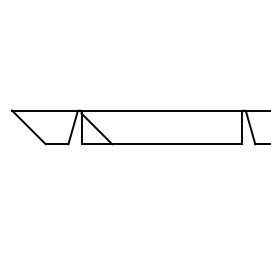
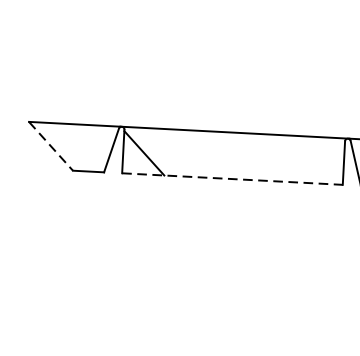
line: (28, 127) -> (50, 146), solid -> dashed
line: (162, 144) -> (233, 179), solid -> dashed

